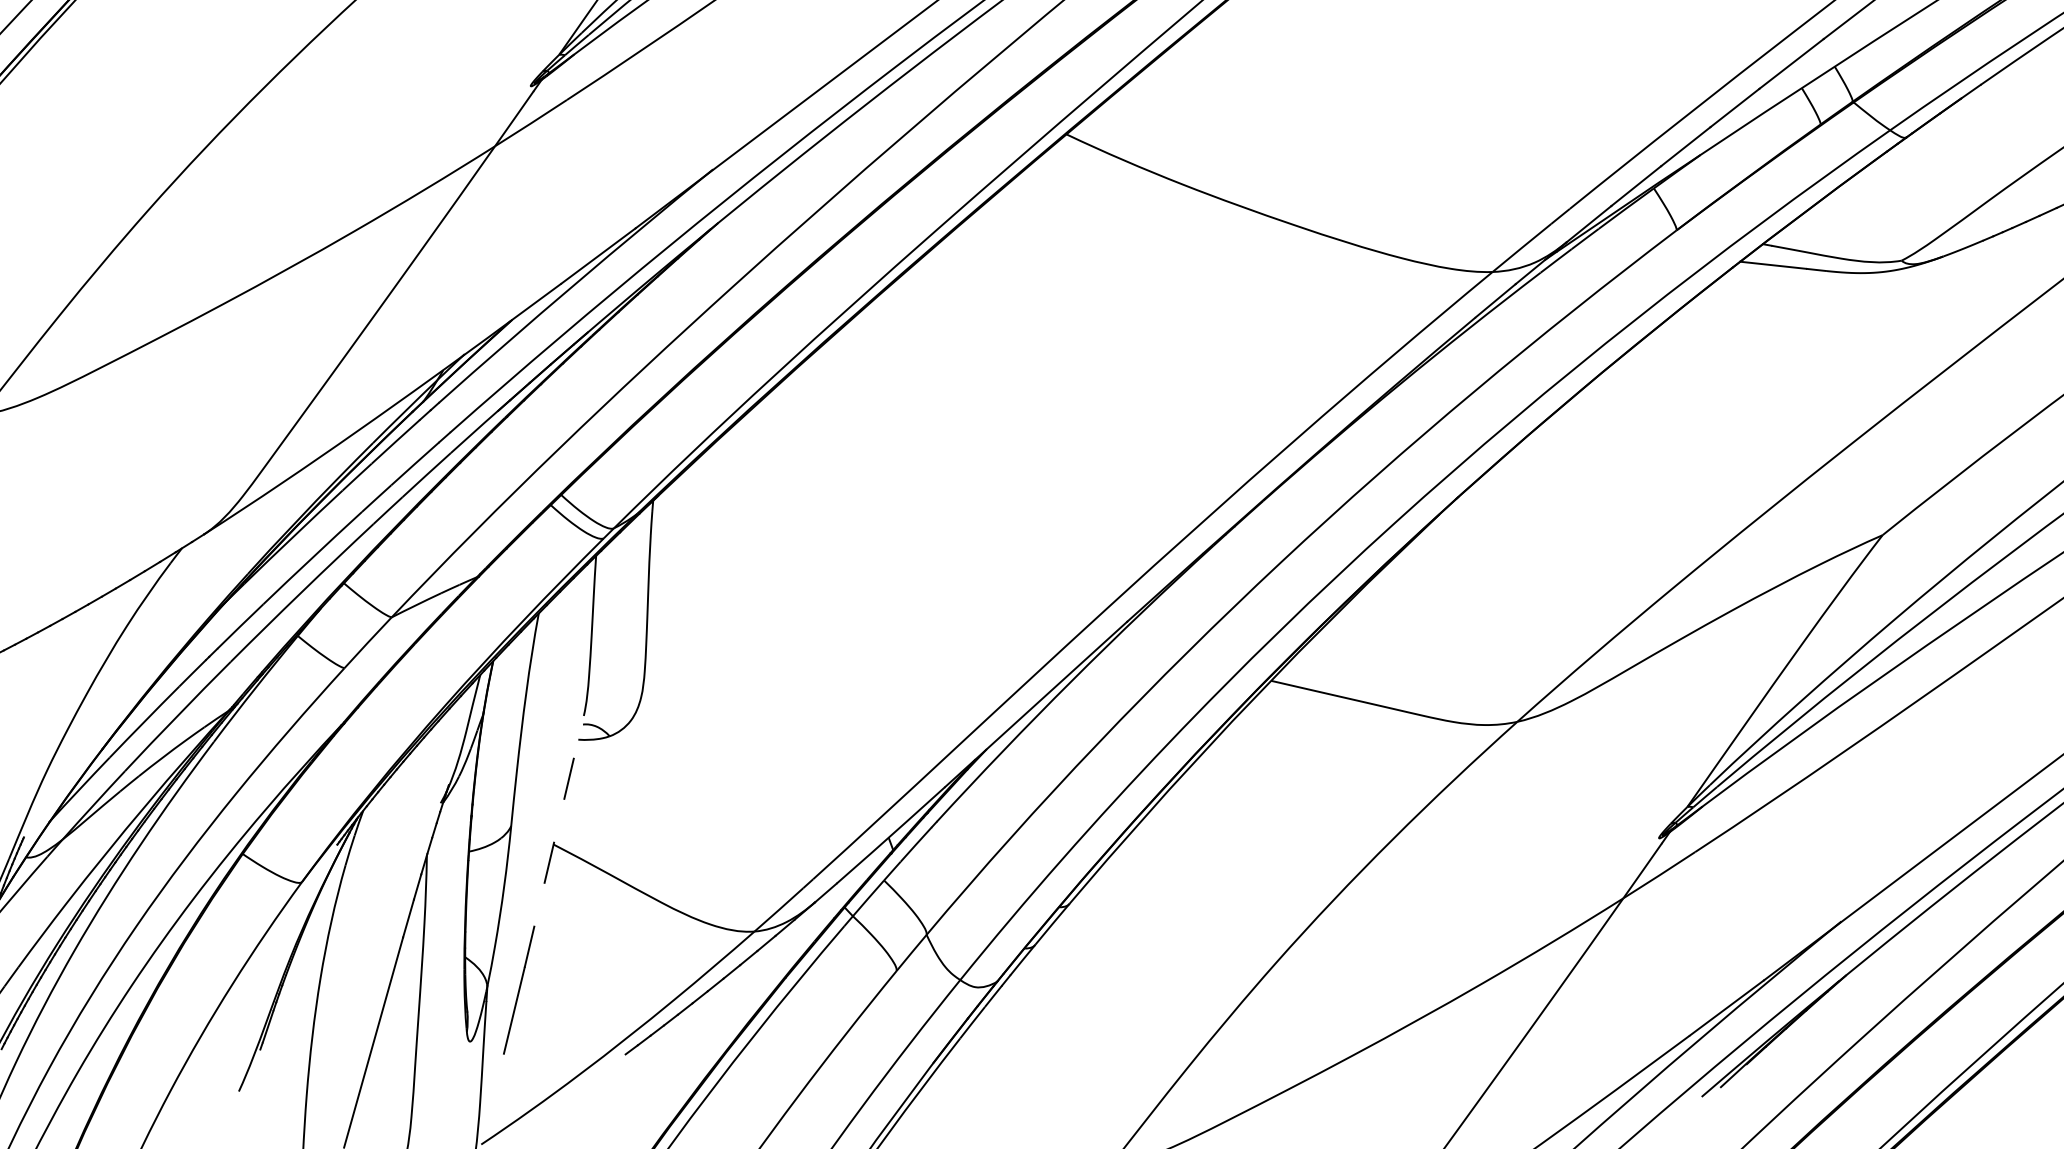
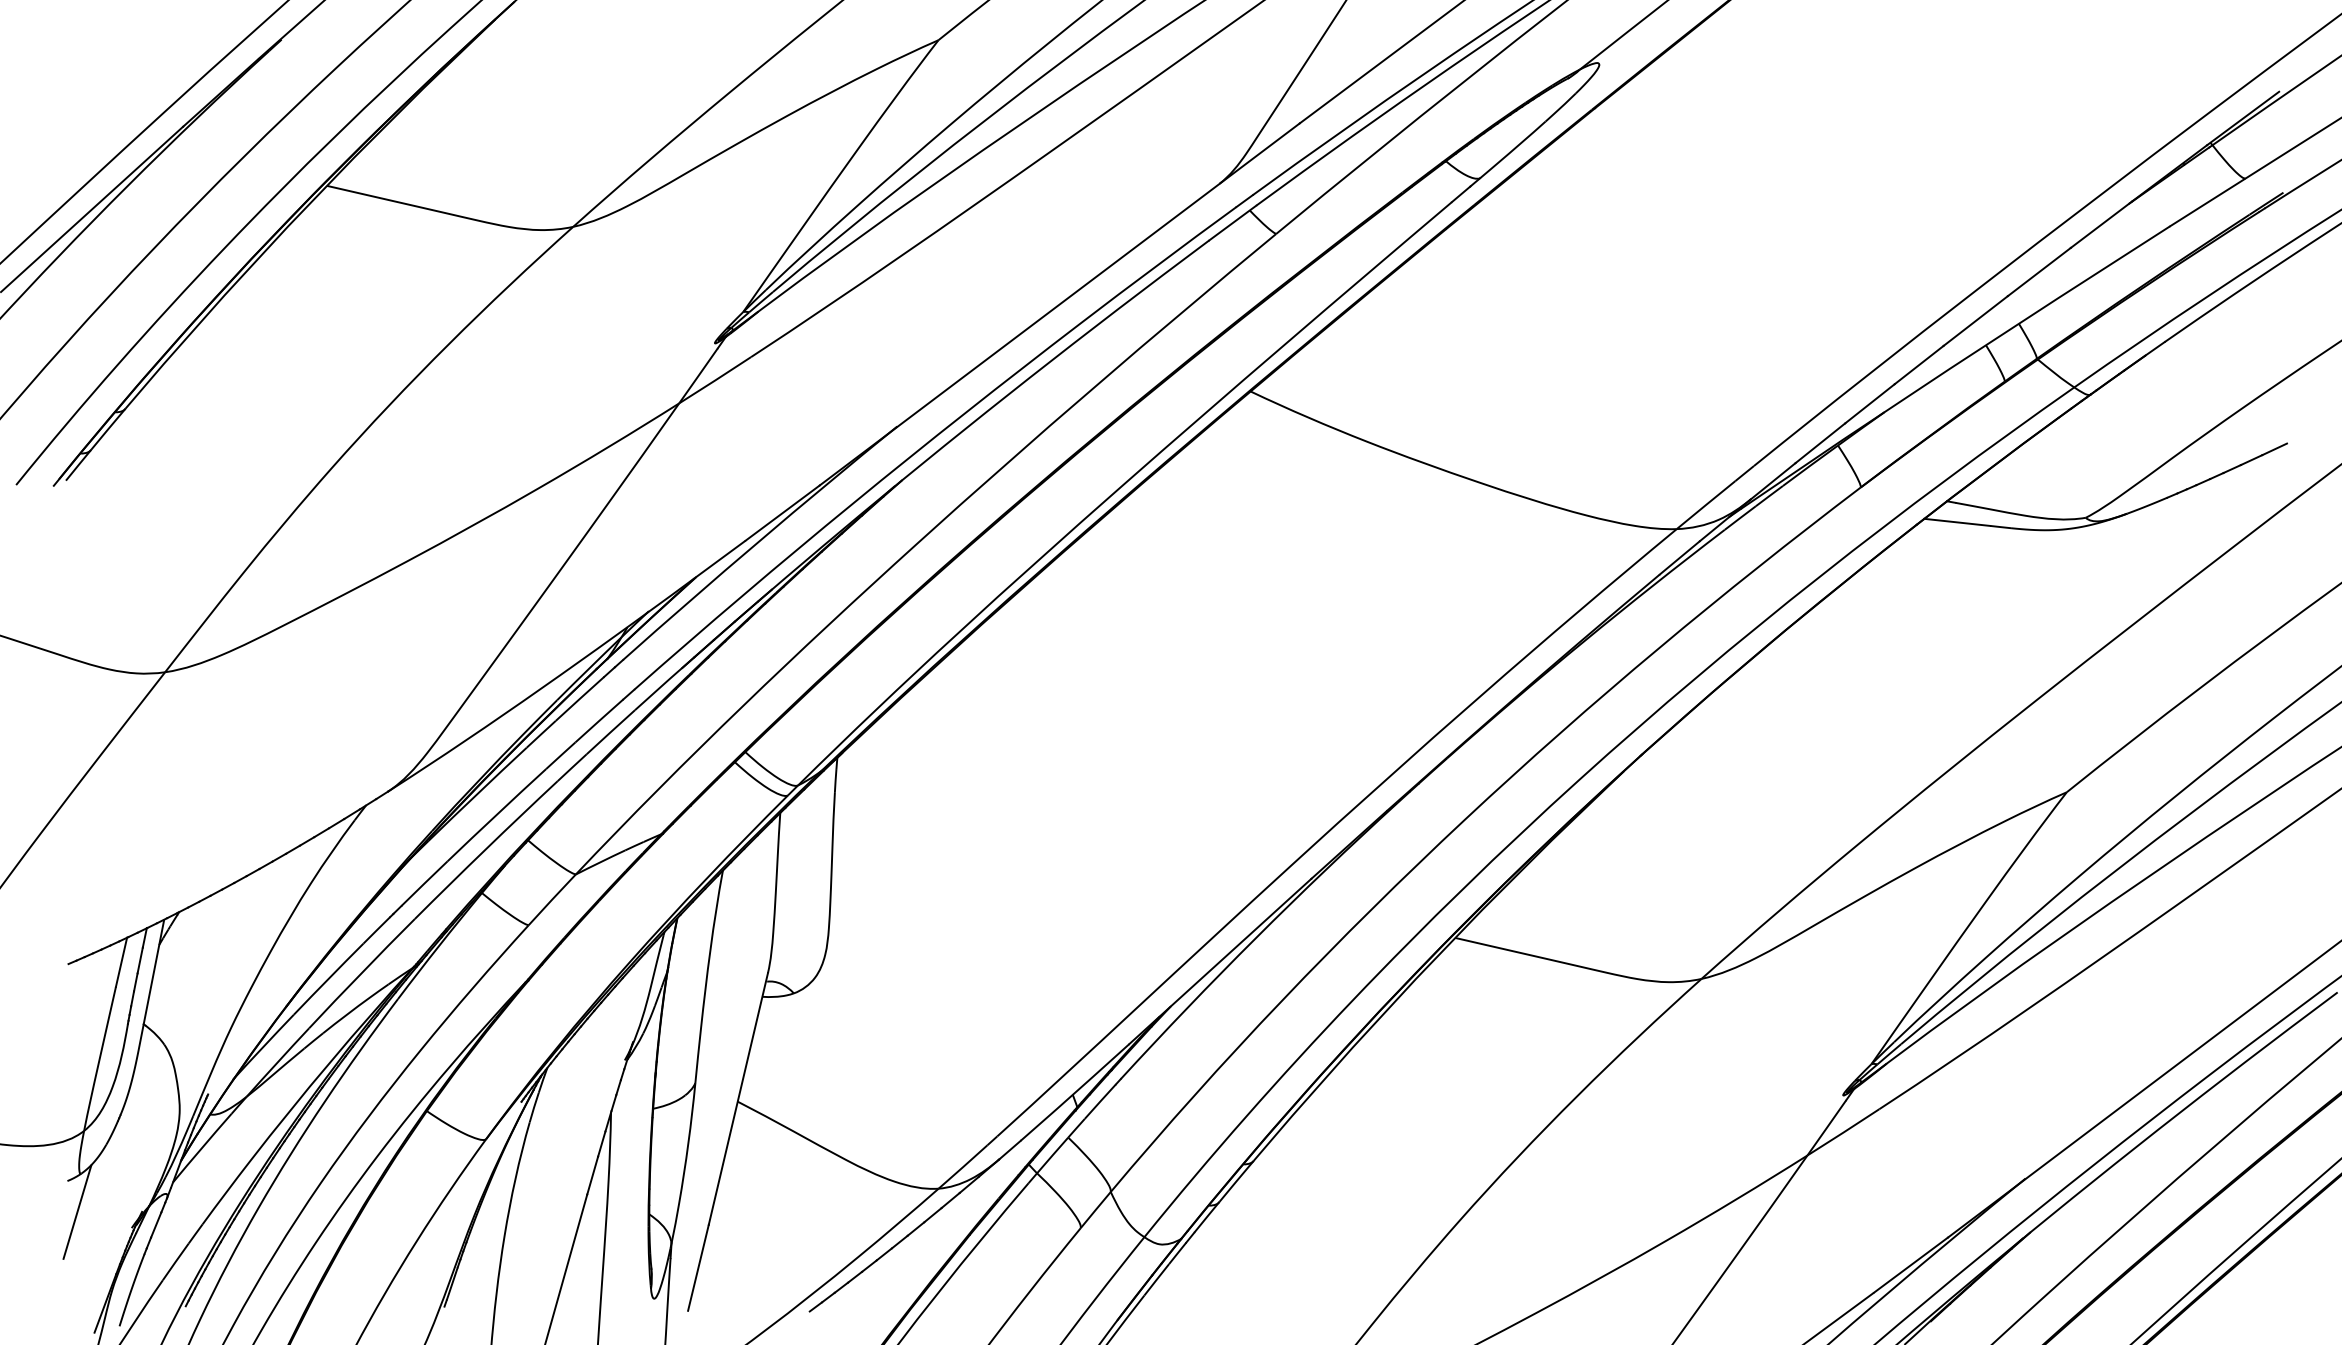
line: (554, 841) -> (738, 1098), dashed -> solid

